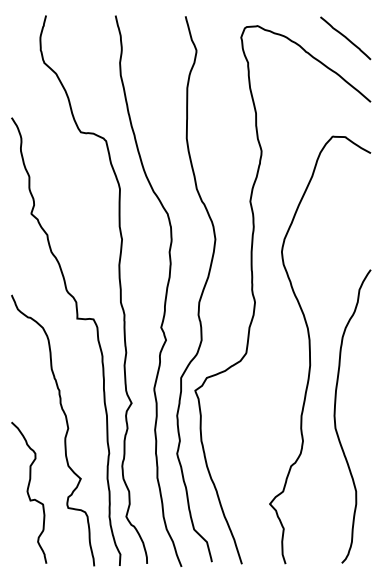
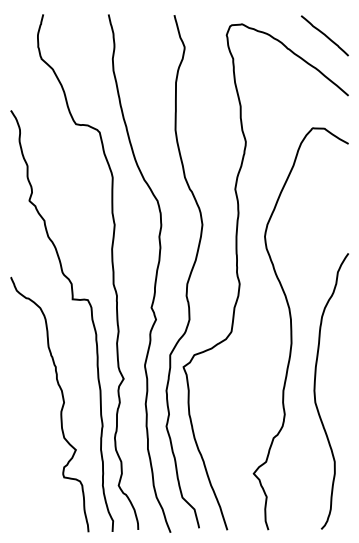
curve: (28, 492) -> (26, 462), removed

